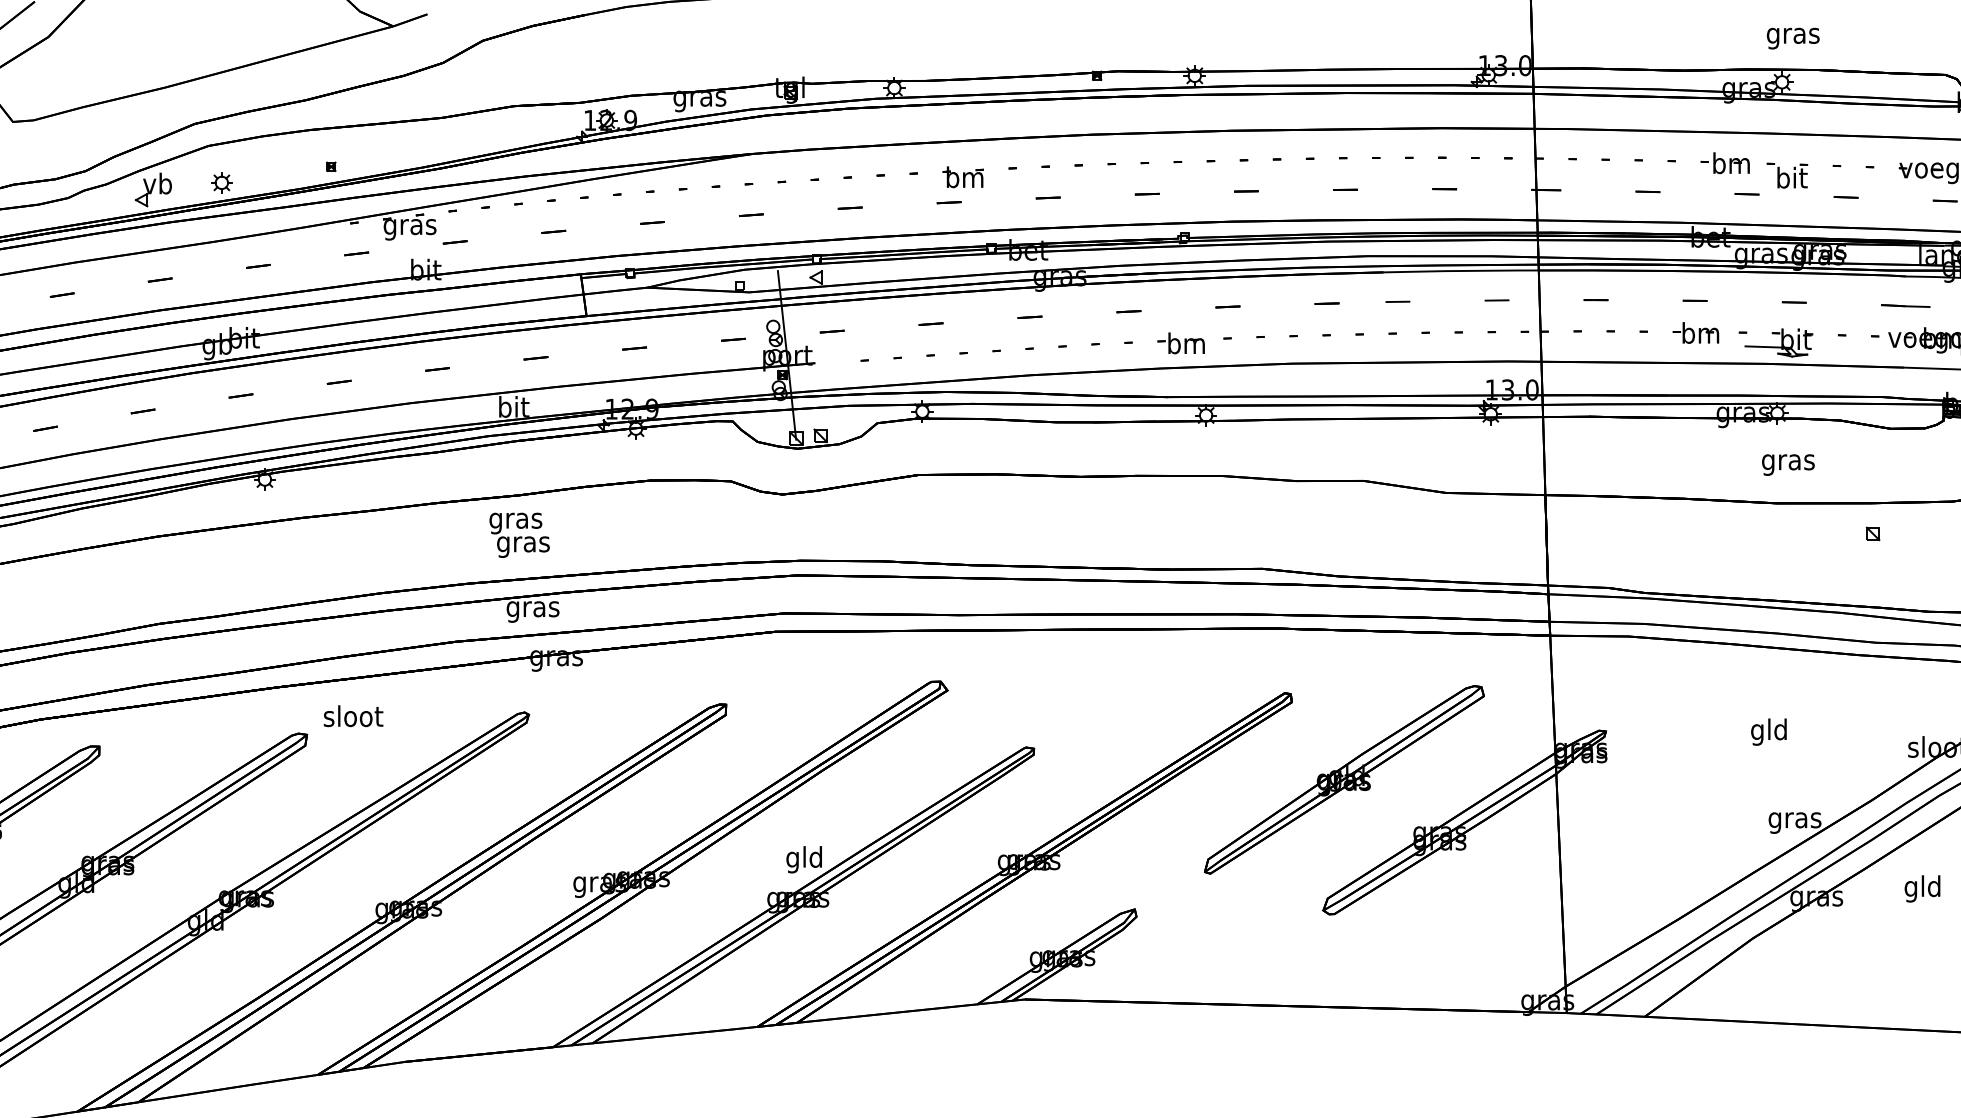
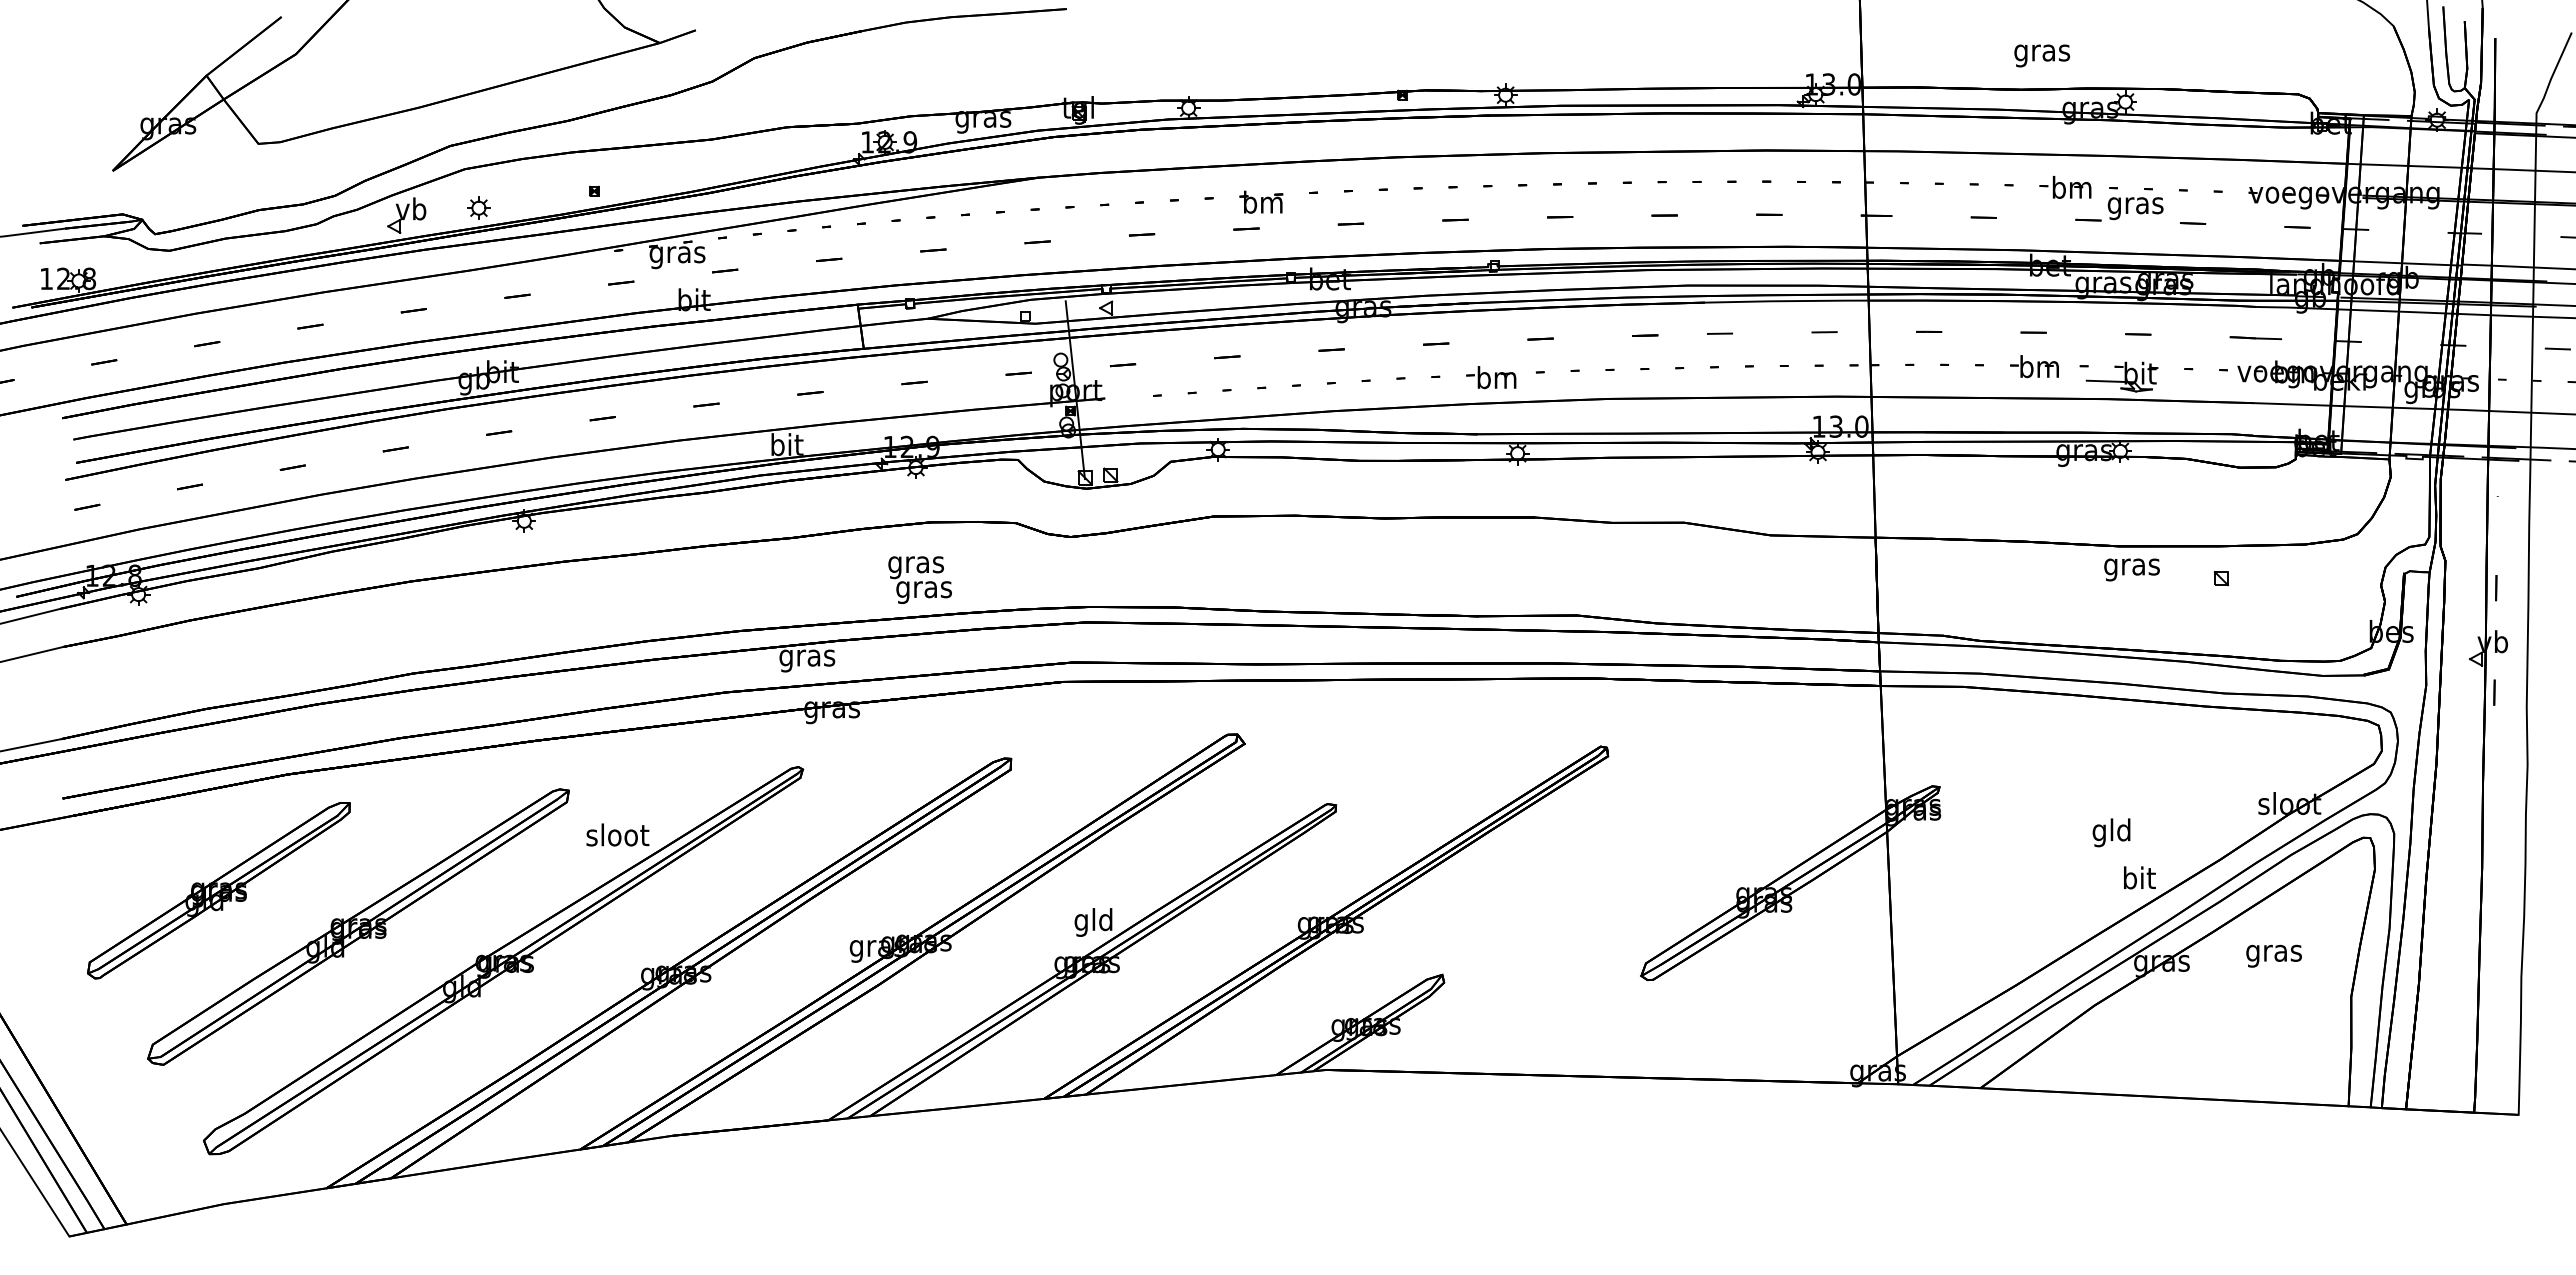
text: (1793, 38) -> (2042, 55), moved
text: (1791, 180) -> (2135, 205), bit -> gras
text: (1787, 464) -> (2131, 569), moved
text: (519, 535) -> (919, 580), moved
text: (353, 715) -> (617, 834), moved
text: (1768, 731) -> (2111, 832), moved
part: (1344, 780) -> (1663, 838), removed
text: (1794, 819) -> (2138, 880), gras -> bit
text: (1922, 888) -> (2273, 952), gld -> gras

